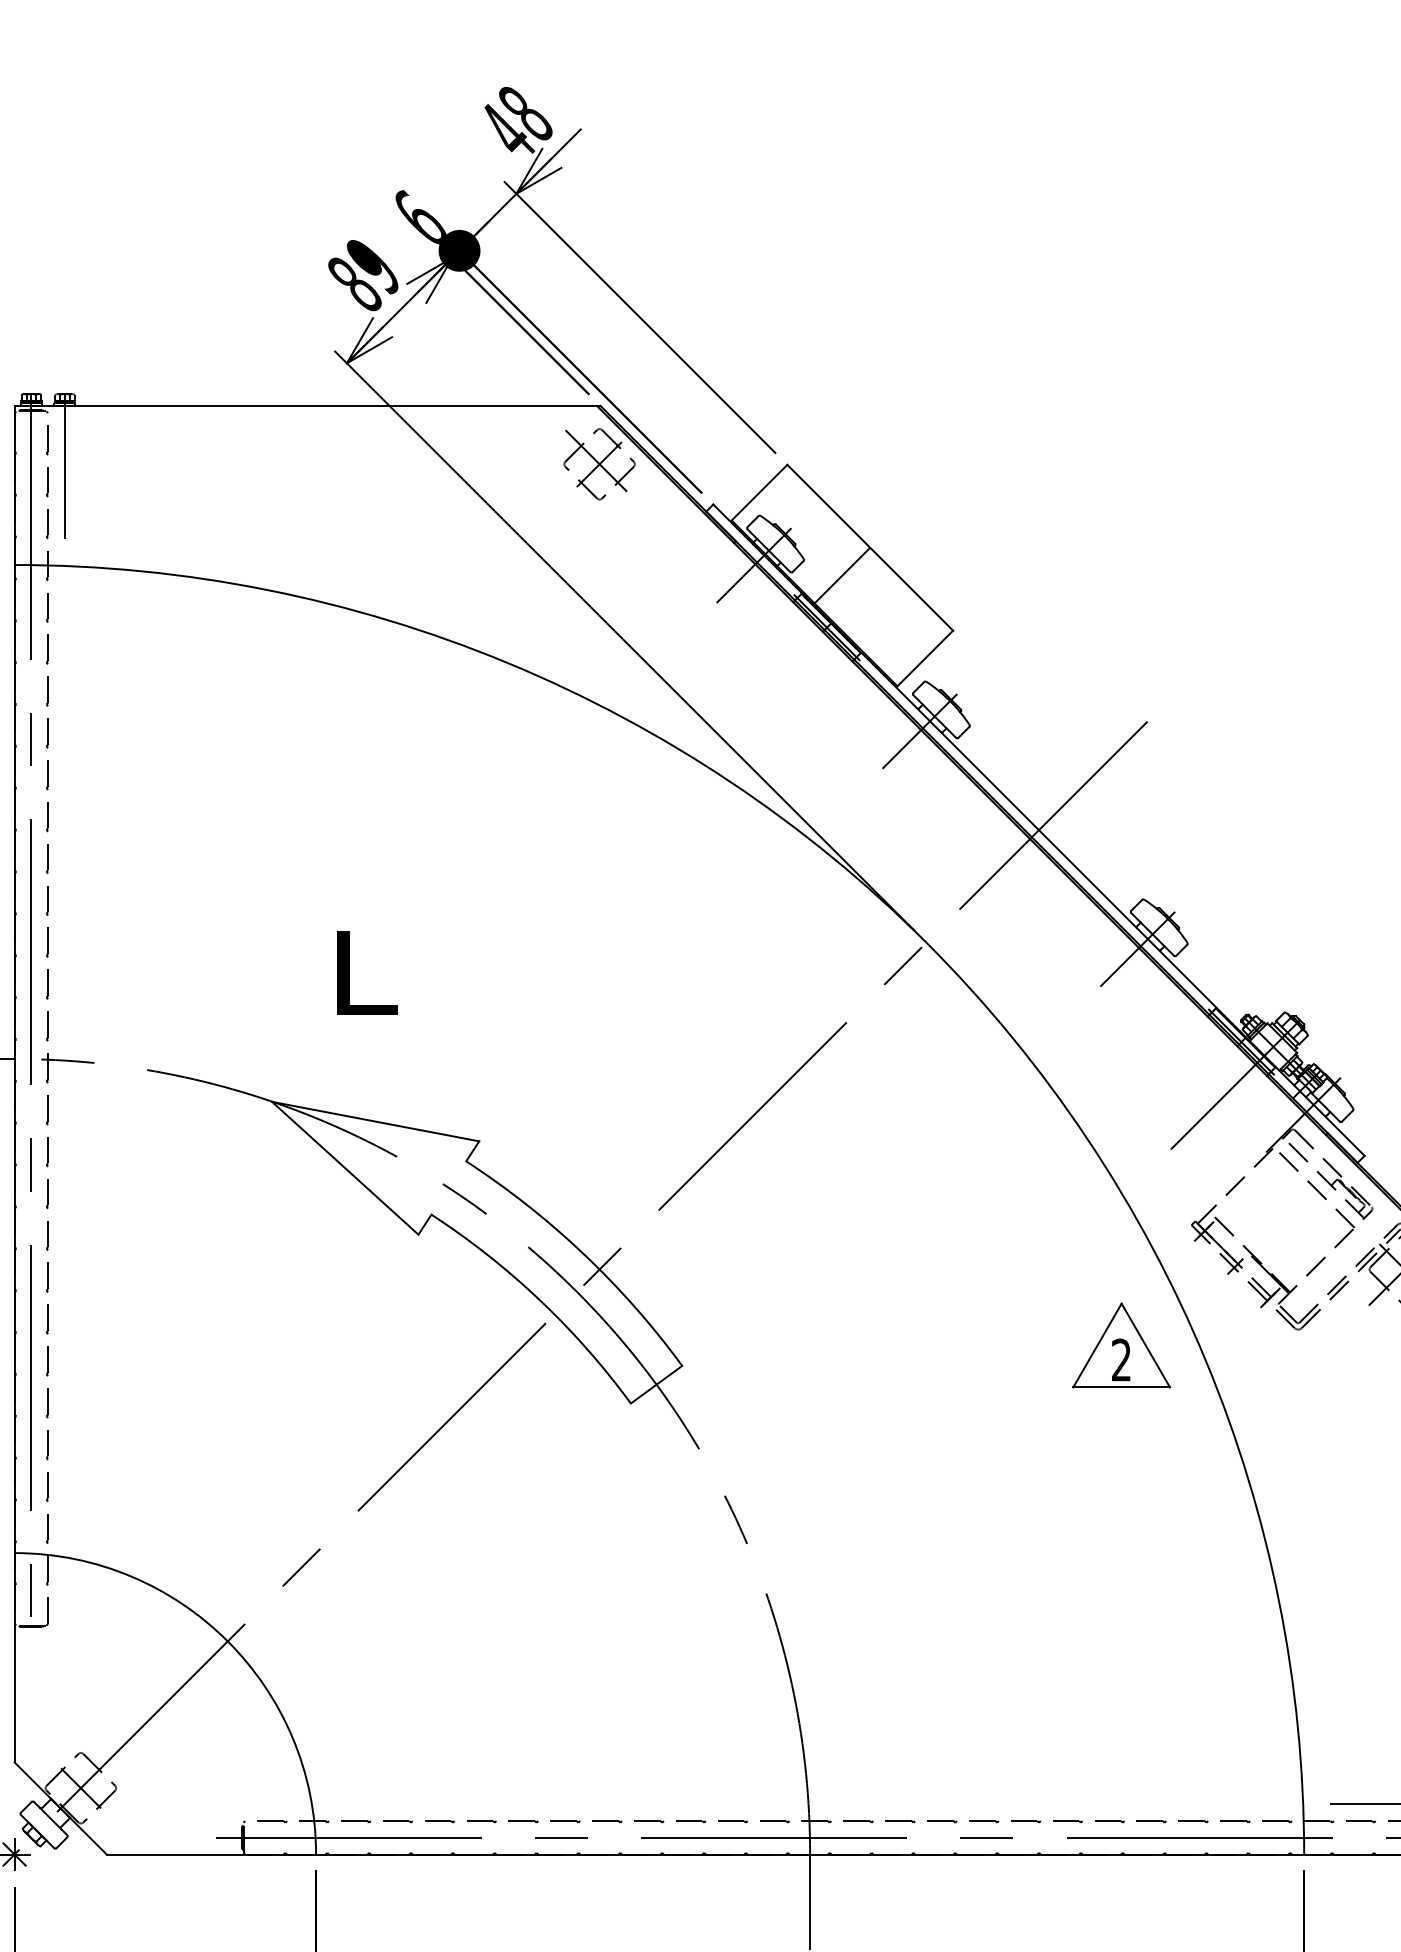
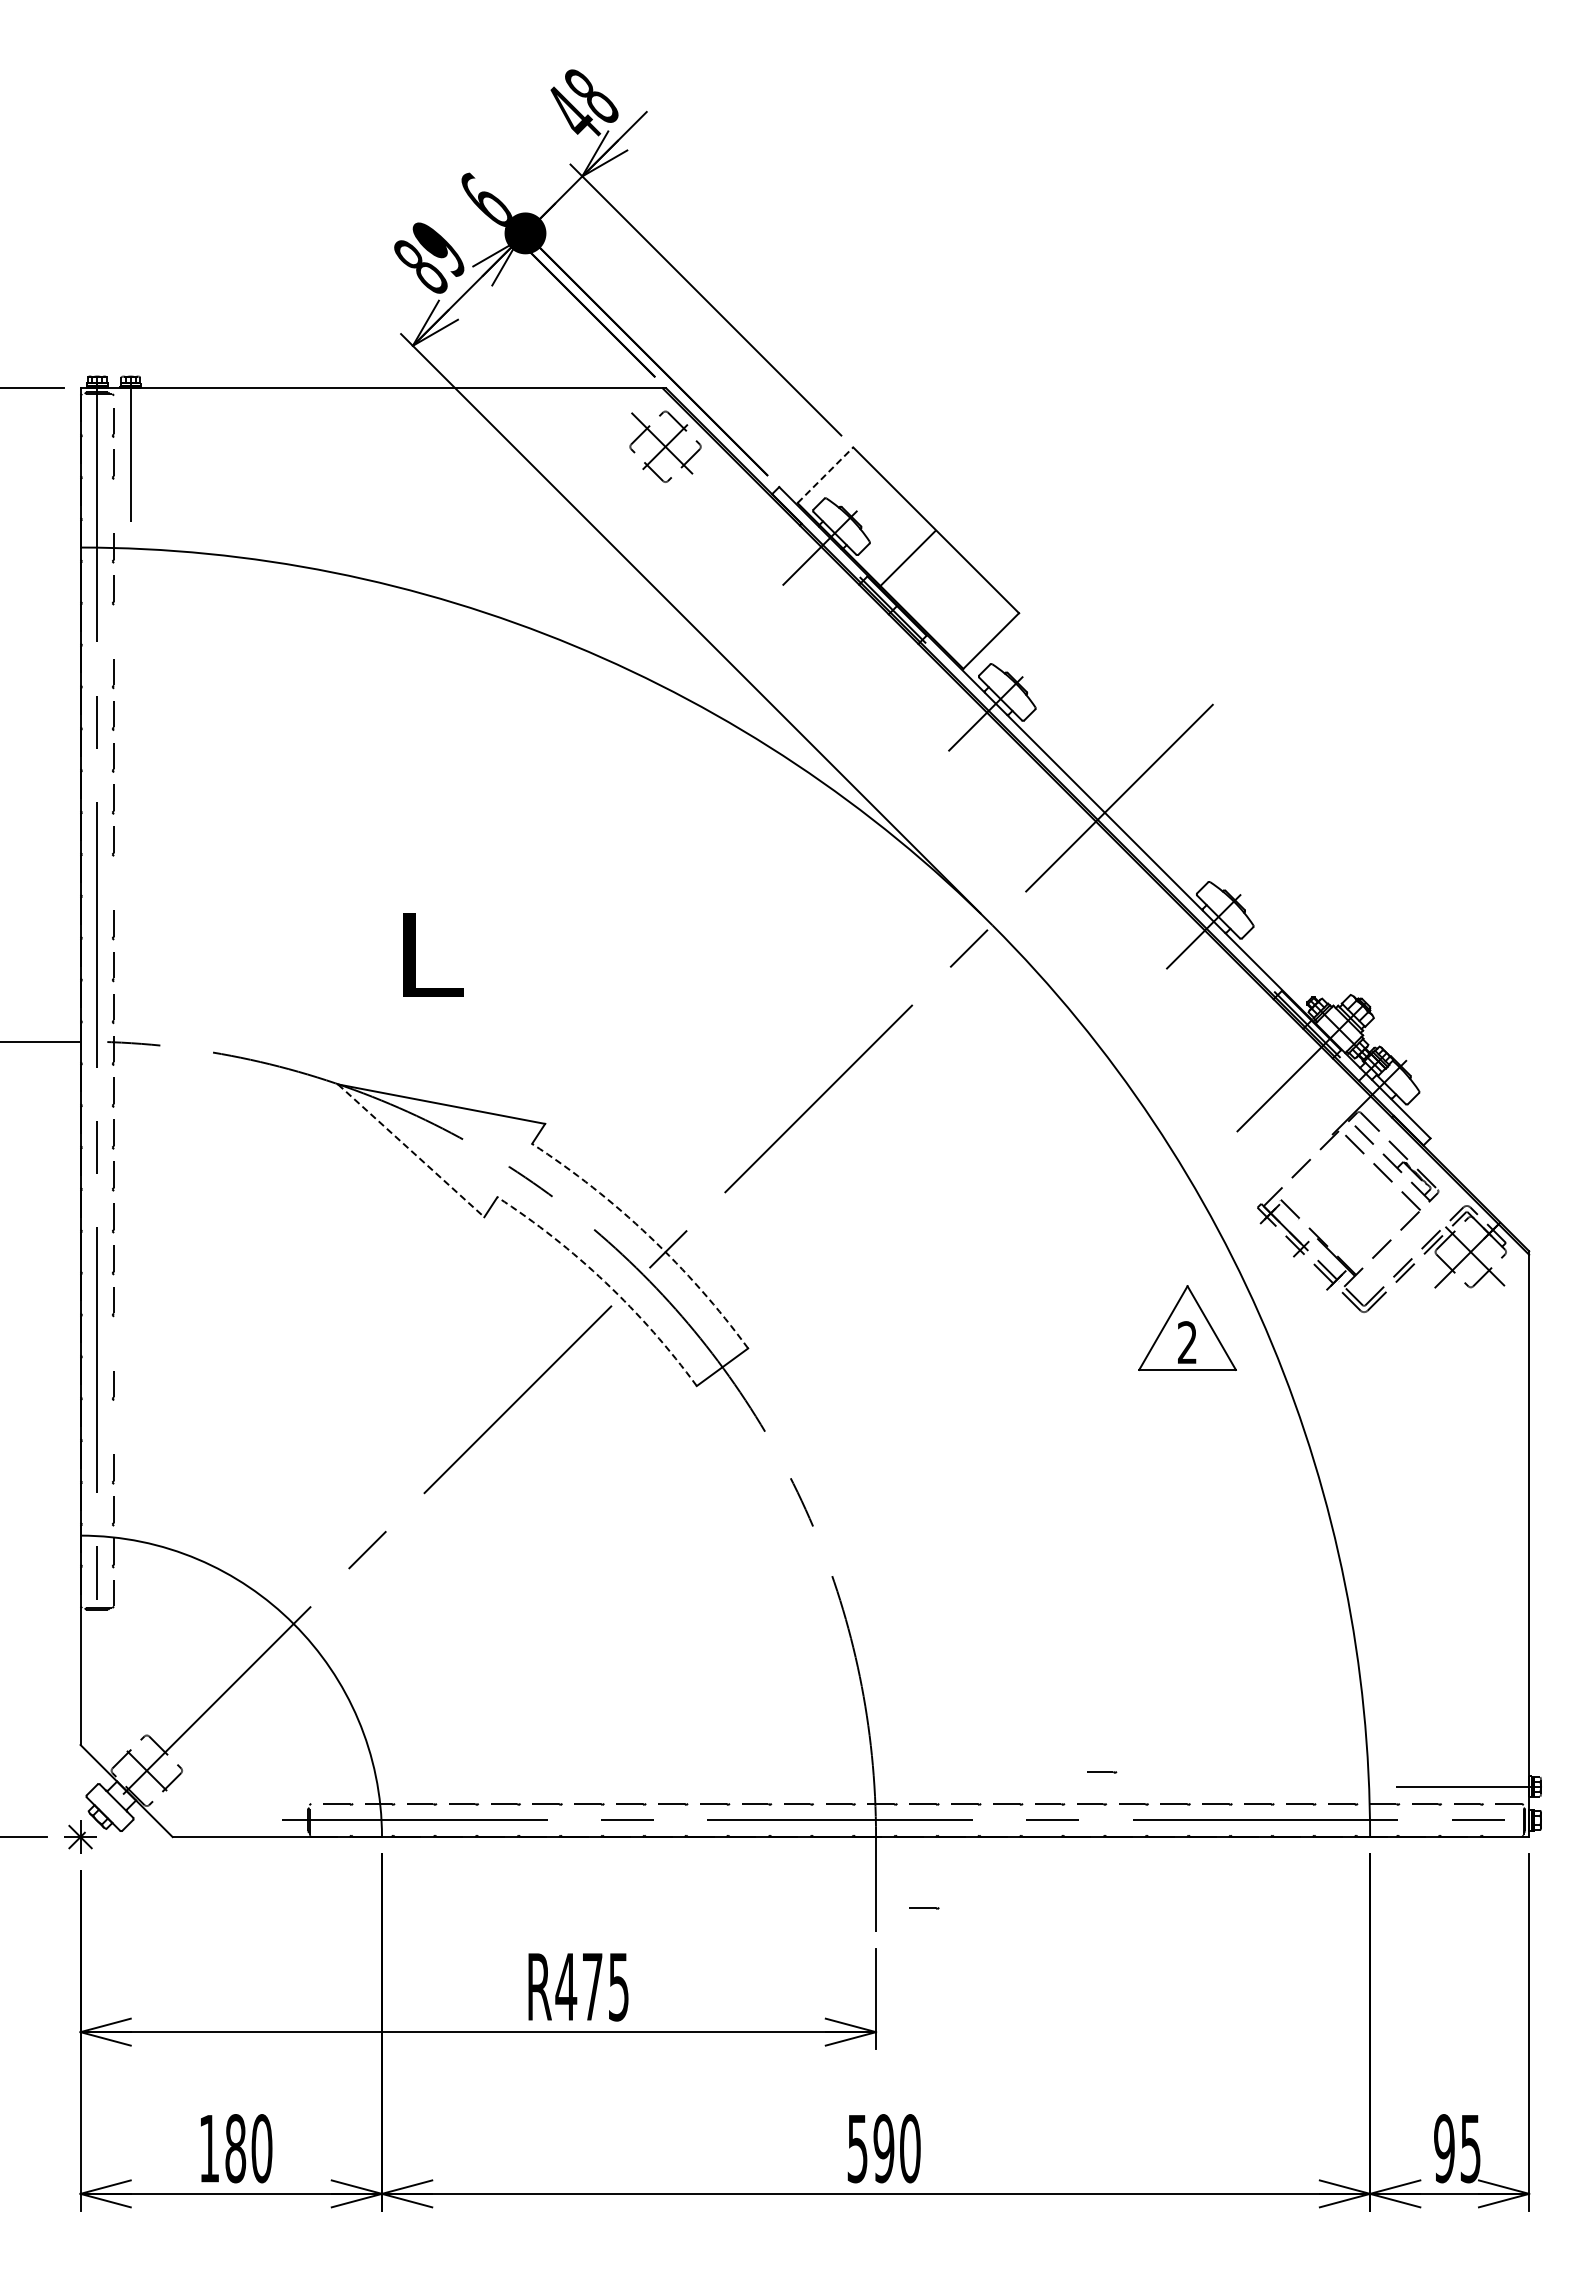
line: (759, 491) -> (825, 474), solid -> dashed
line: (47, 523) -> (113, 506), removed
line: (47, 649) -> (113, 632), removed
line: (47, 900) -> (113, 883), removed
line: (345, 1167) -> (411, 1150), solid -> dashed
arc: (583, 1253) -> (649, 1236), solid -> dashed
arc: (539, 1299) -> (605, 1282), solid -> dashed
line: (47, 1360) -> (113, 1343), removed
line: (47, 1444) -> (113, 1427), removed
line: (1036, 1789) -> (1102, 1772), added
line: (858, 1925) -> (924, 1908), added

